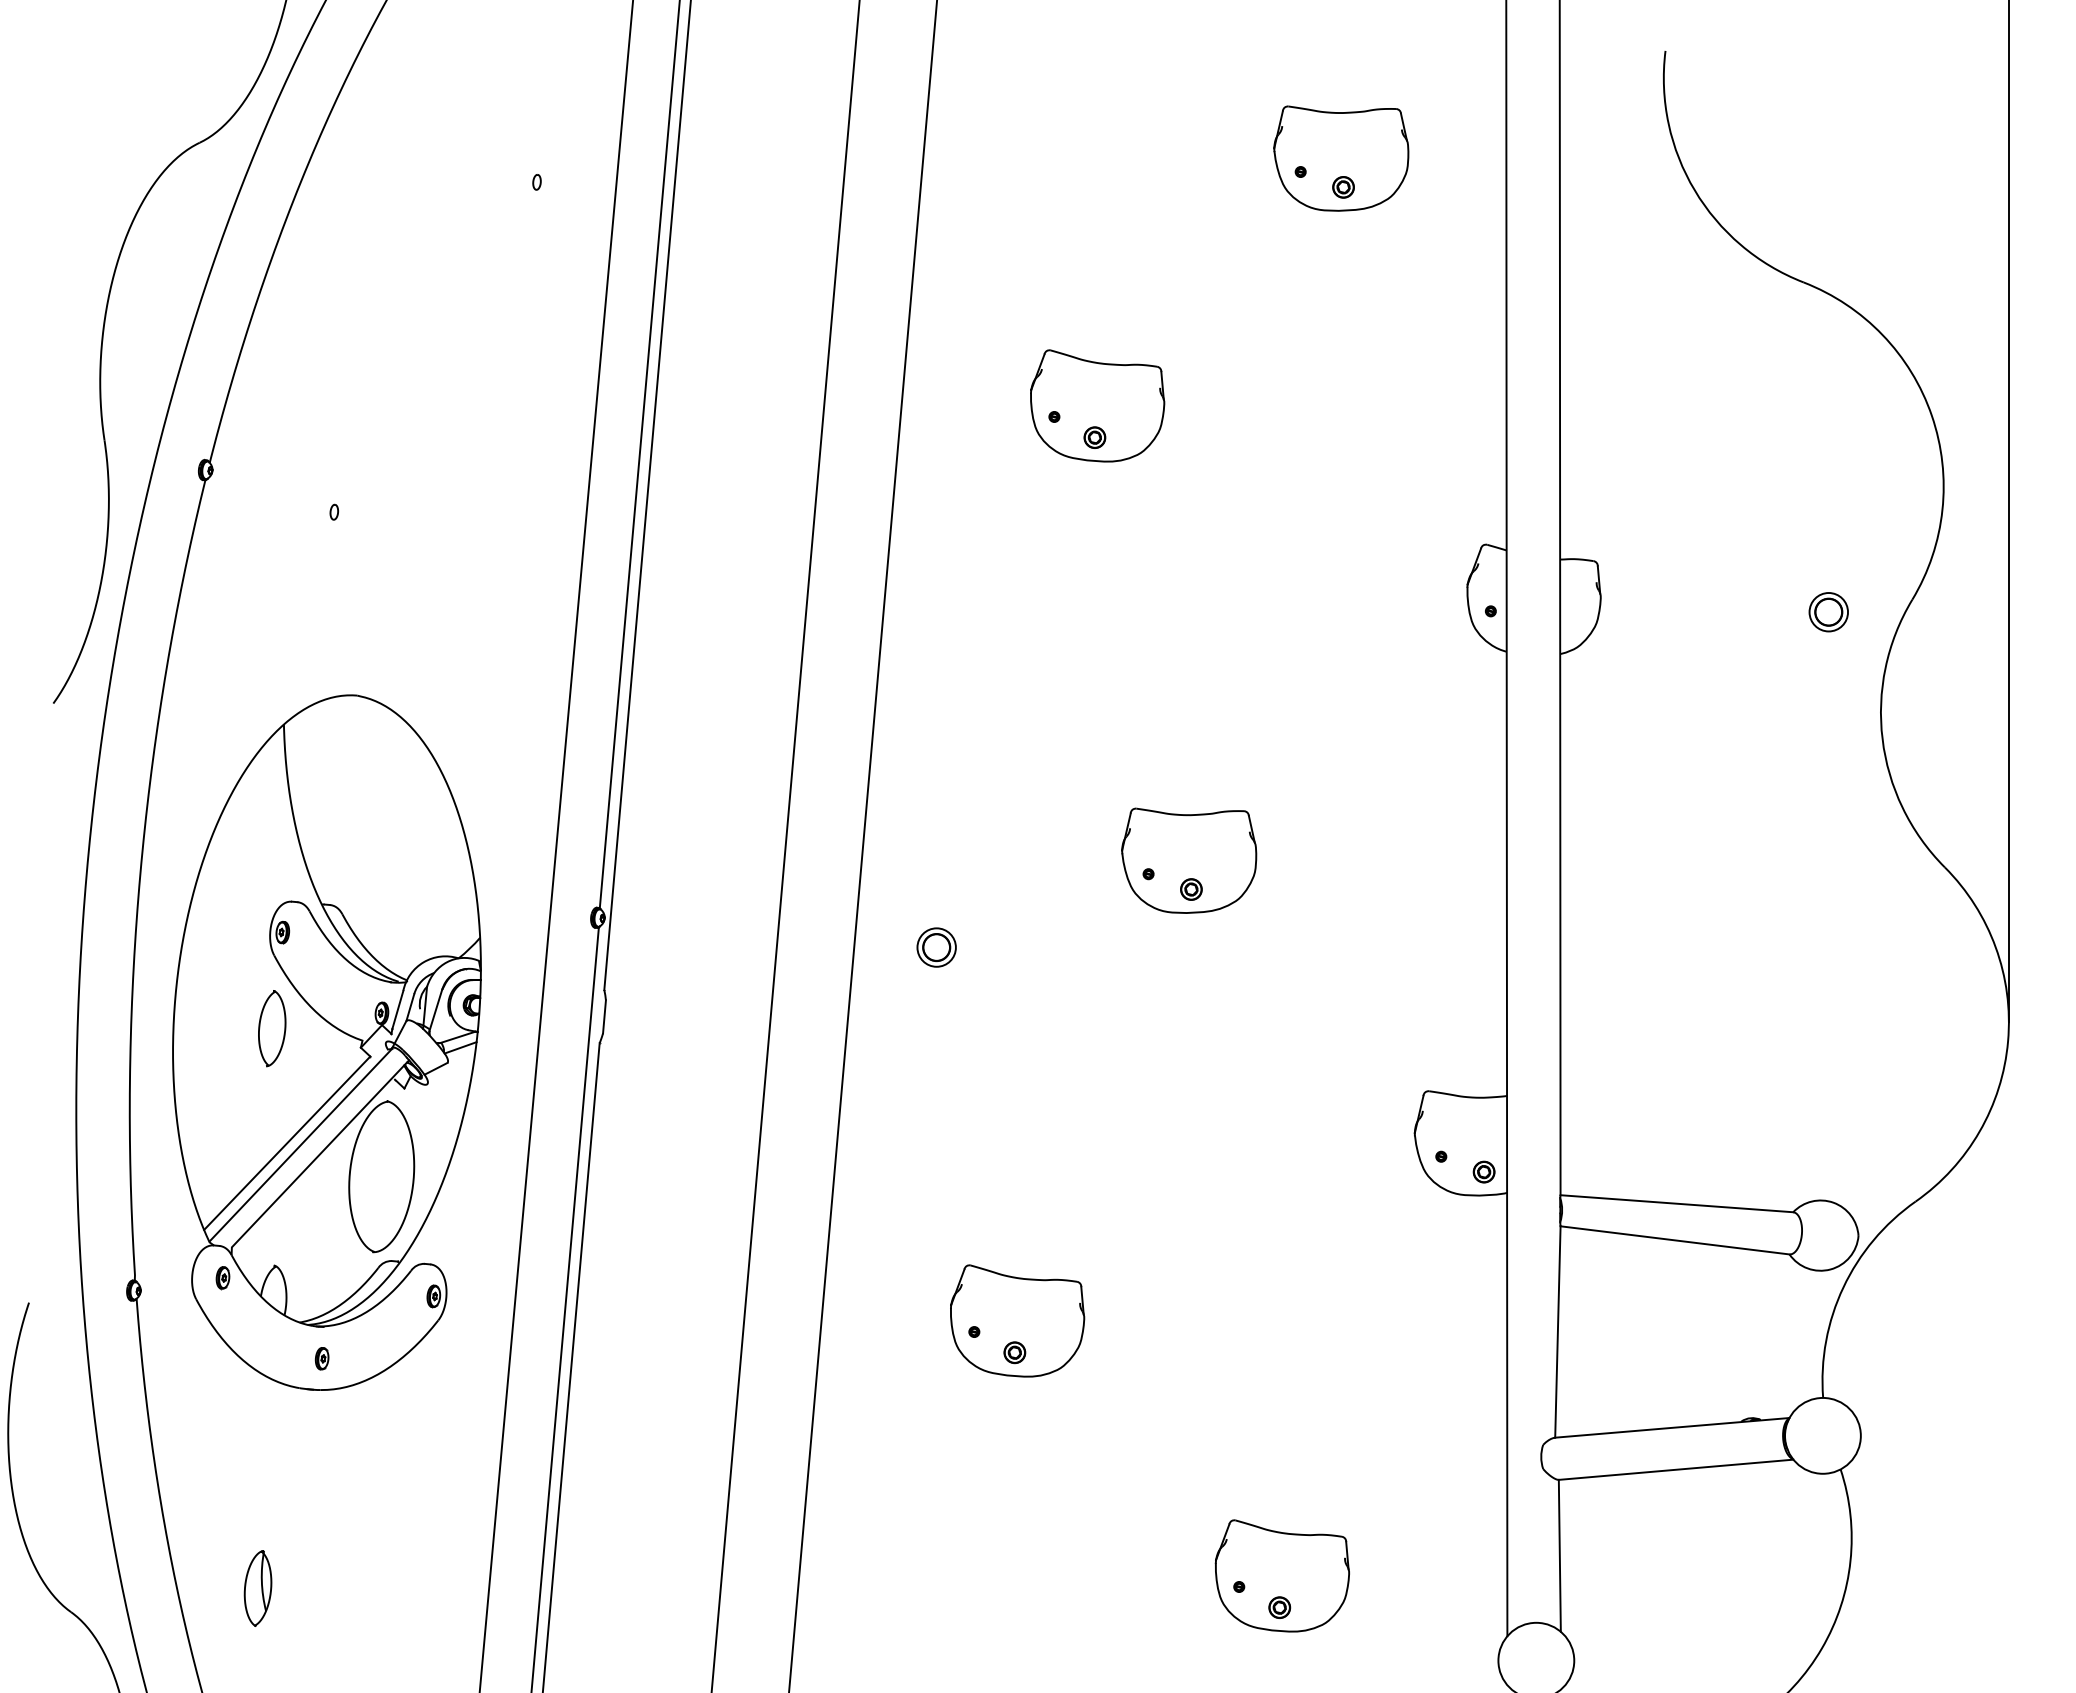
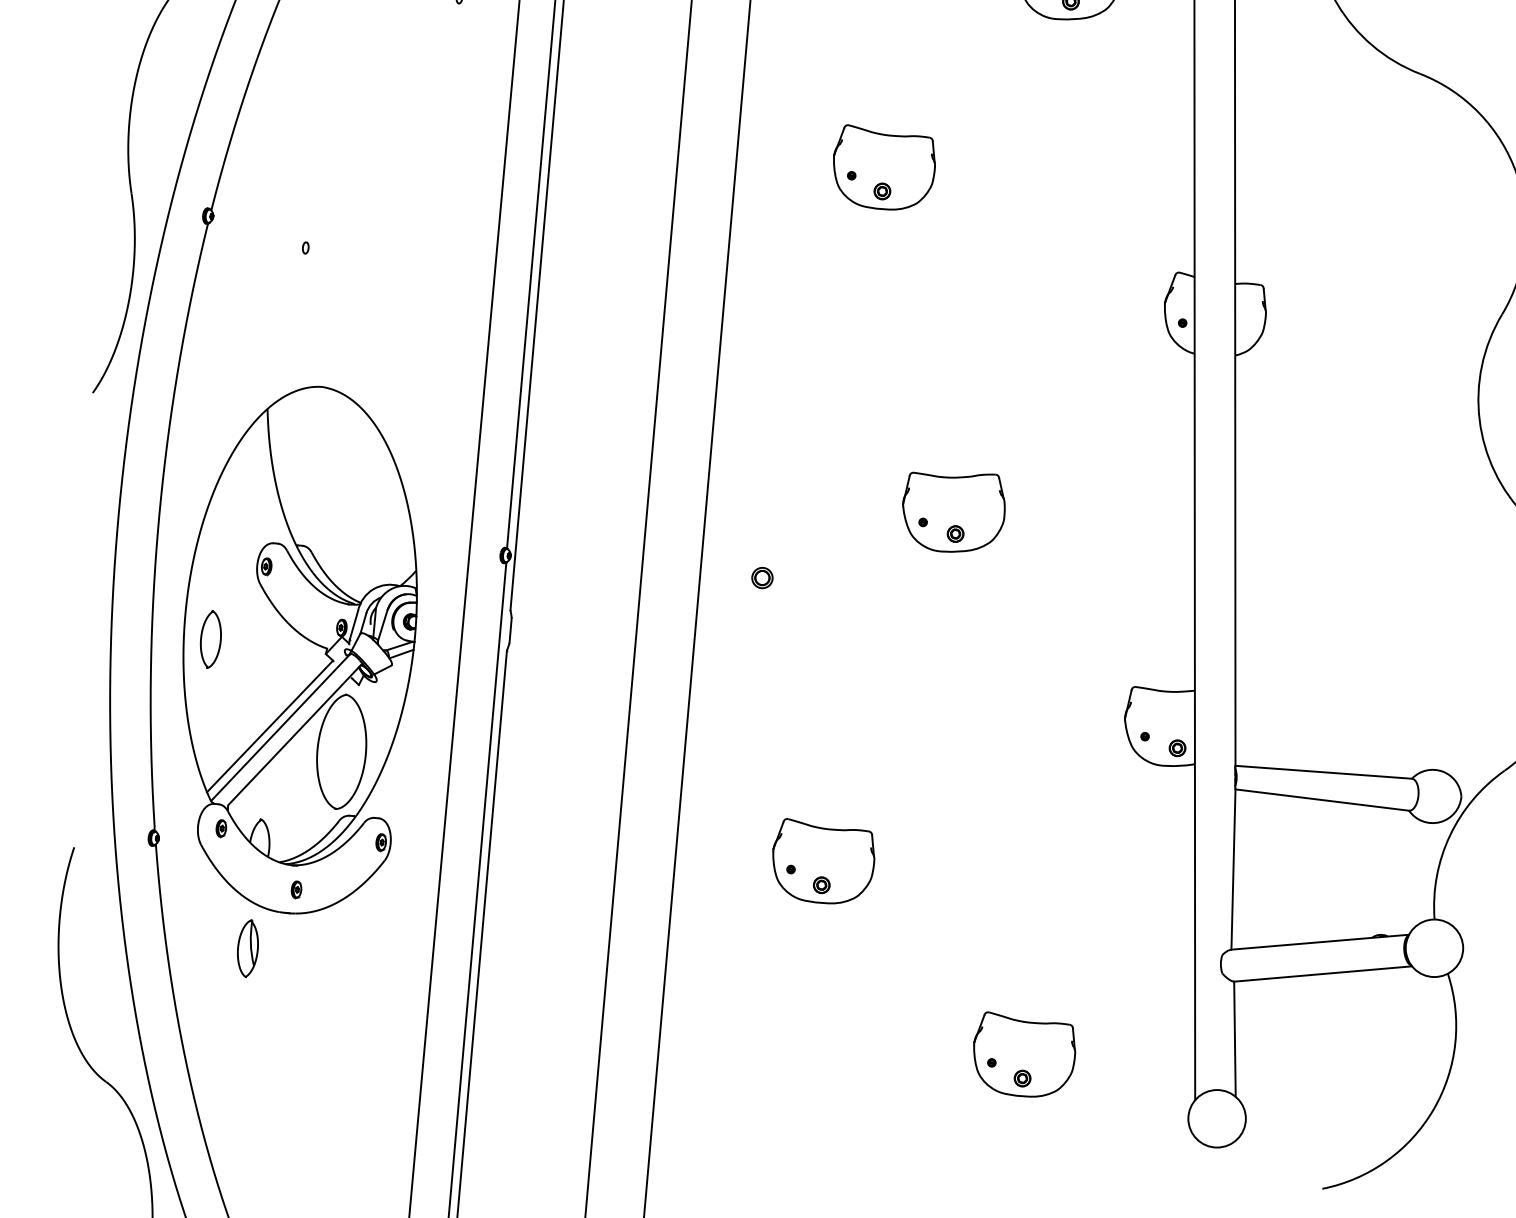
part: (1828, 612) -> (1438, 324), removed
part: (936, 947) -> (762, 578), size x0.7
part: (272, 1028) -> (211, 639), moved
part: (257, 1588) -> (247, 948), moved

